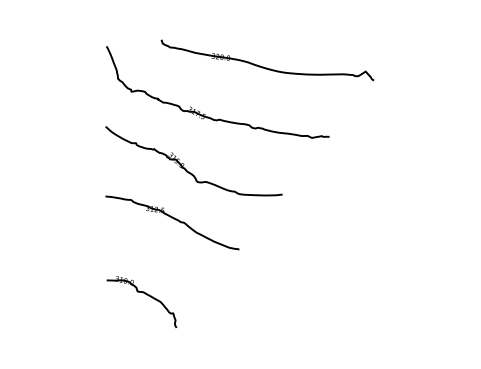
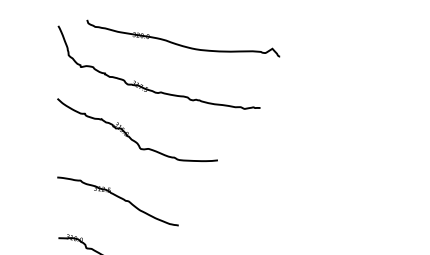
part: (267, 67) -> (183, 45), moved
part: (172, 222) -> (118, 201), moved

